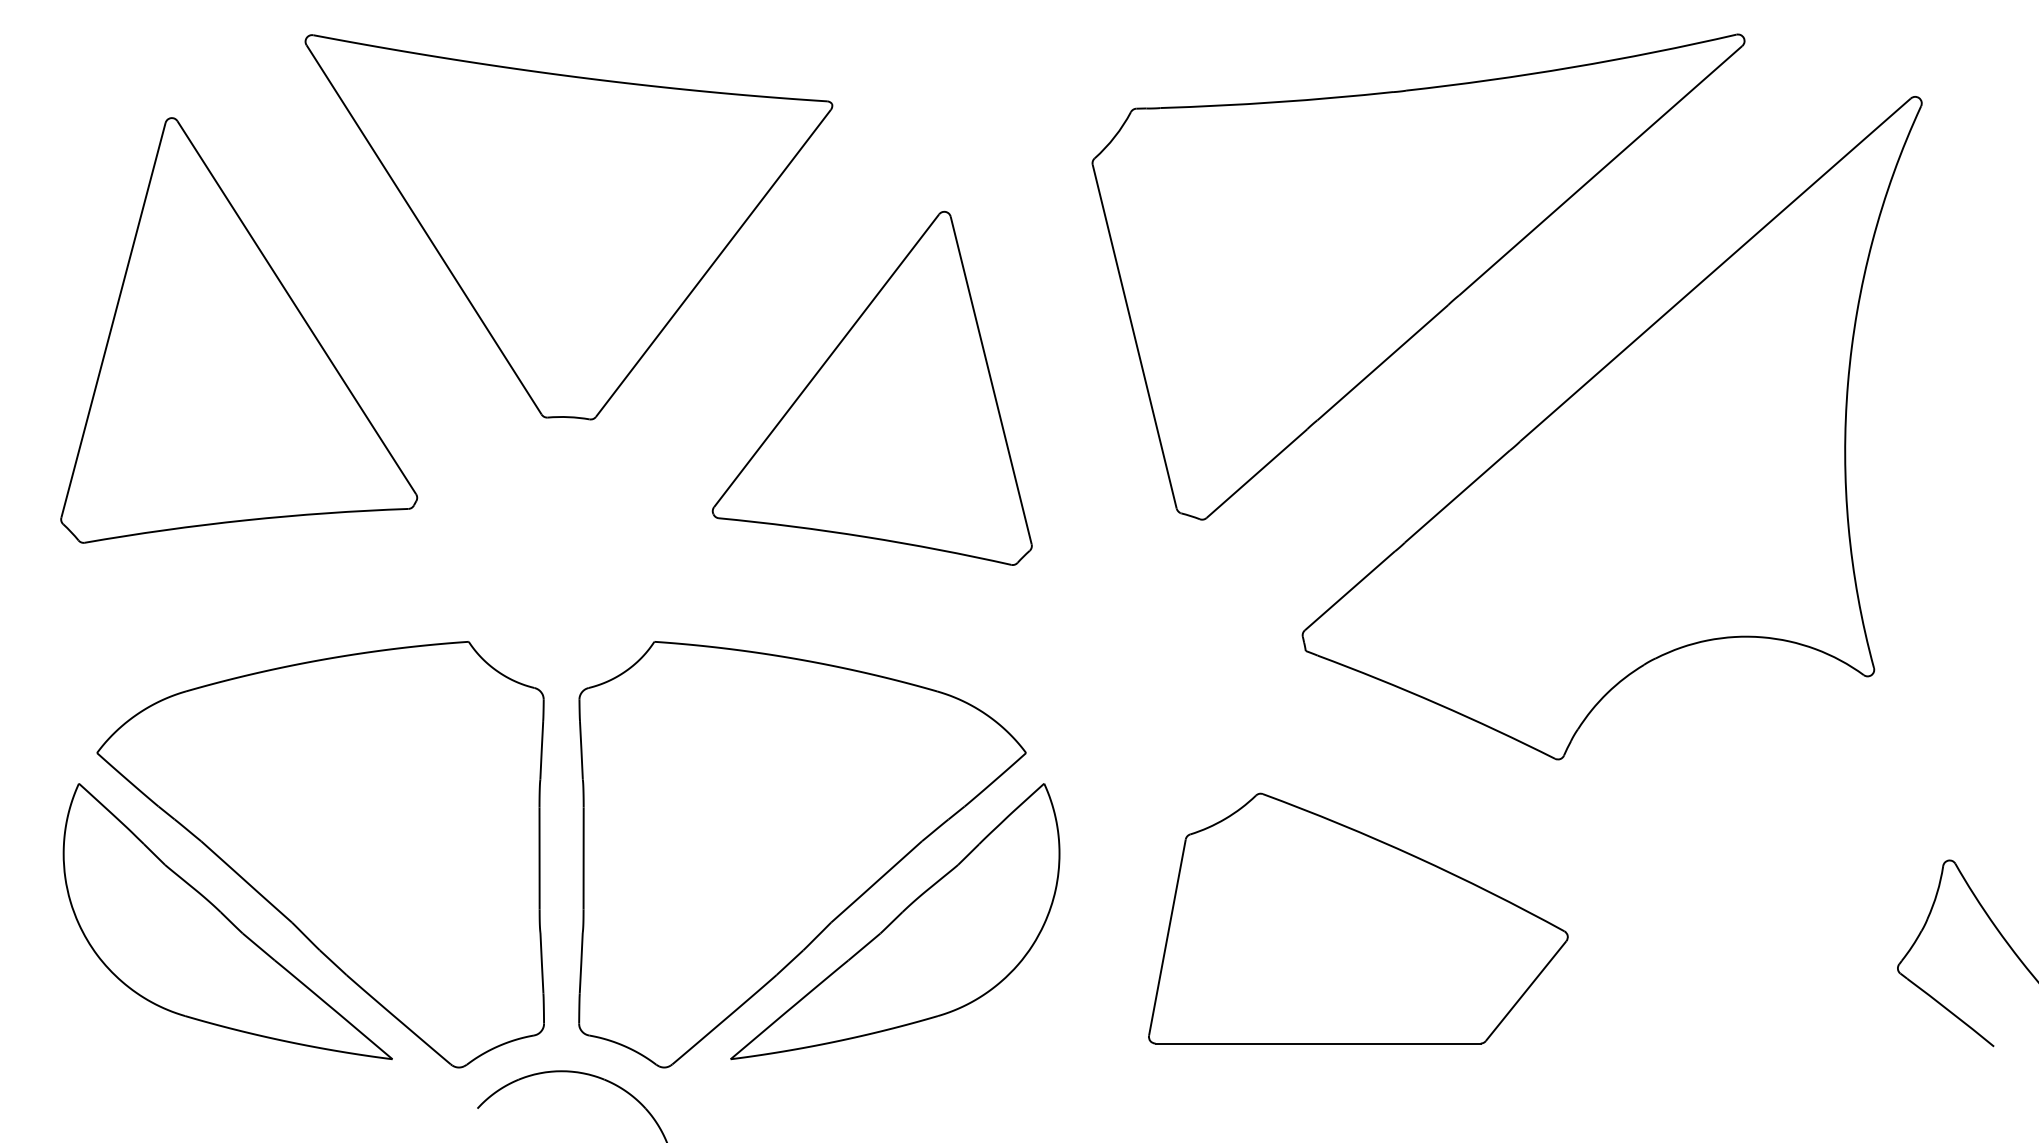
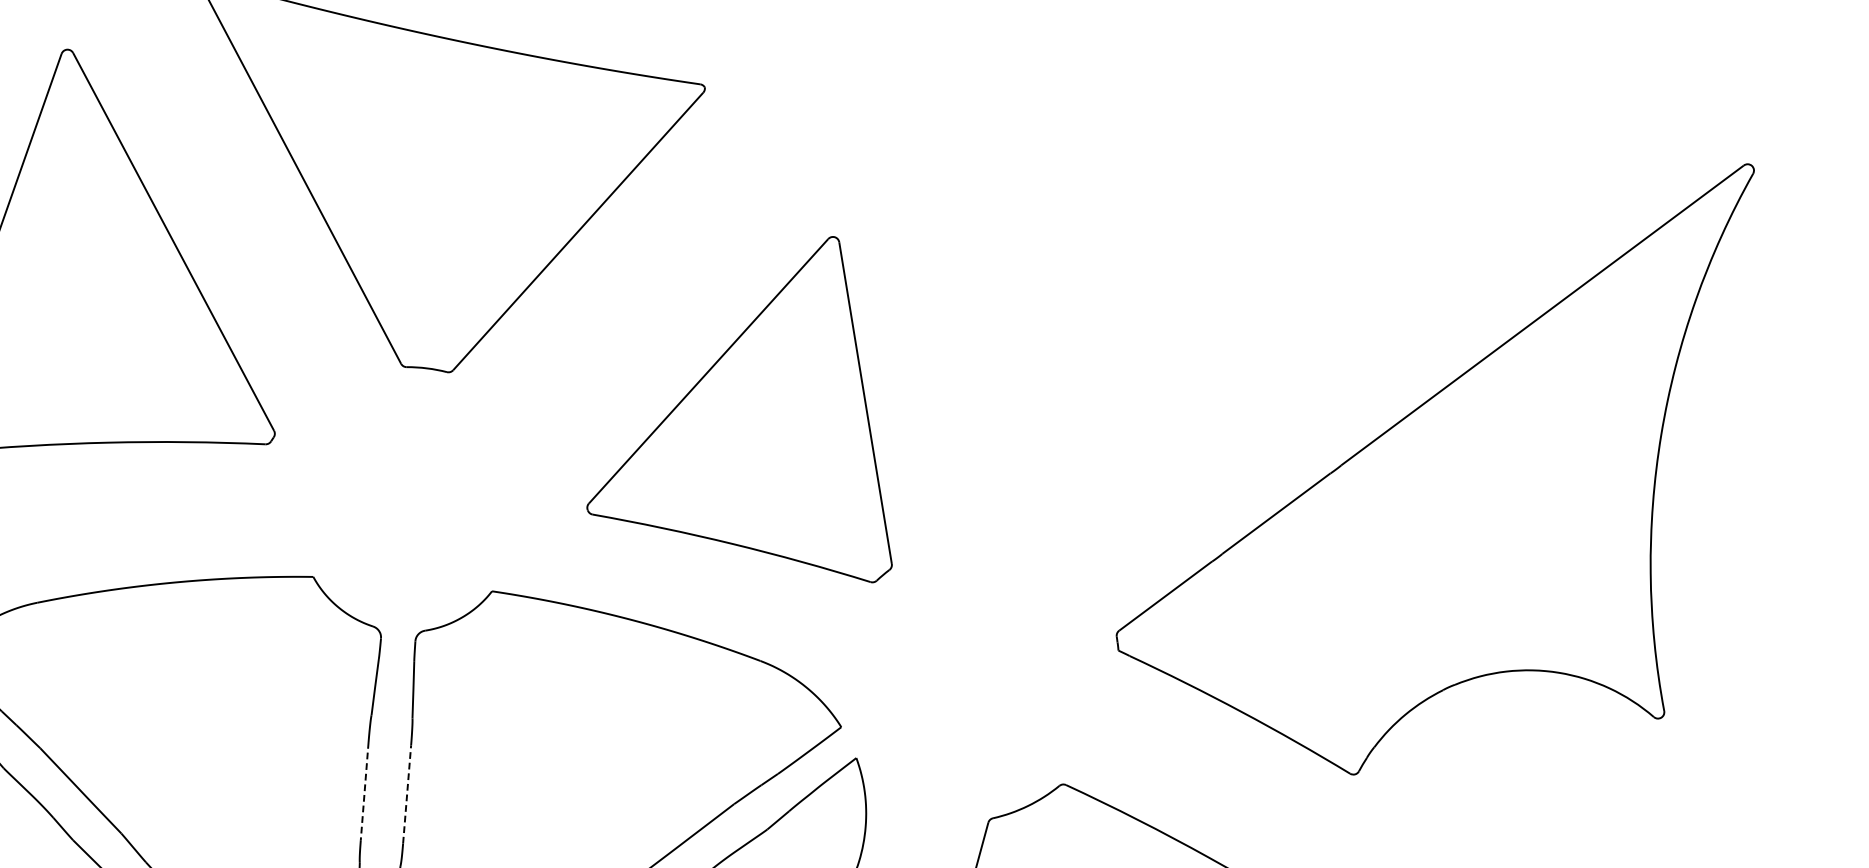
part: (1418, 276) -> (1256, 298), removed
part: (871, 387) -> (749, 400), moved
line: (539, 858) -> (364, 791), solid -> dashed
line: (583, 858) -> (407, 794), solid -> dashed

